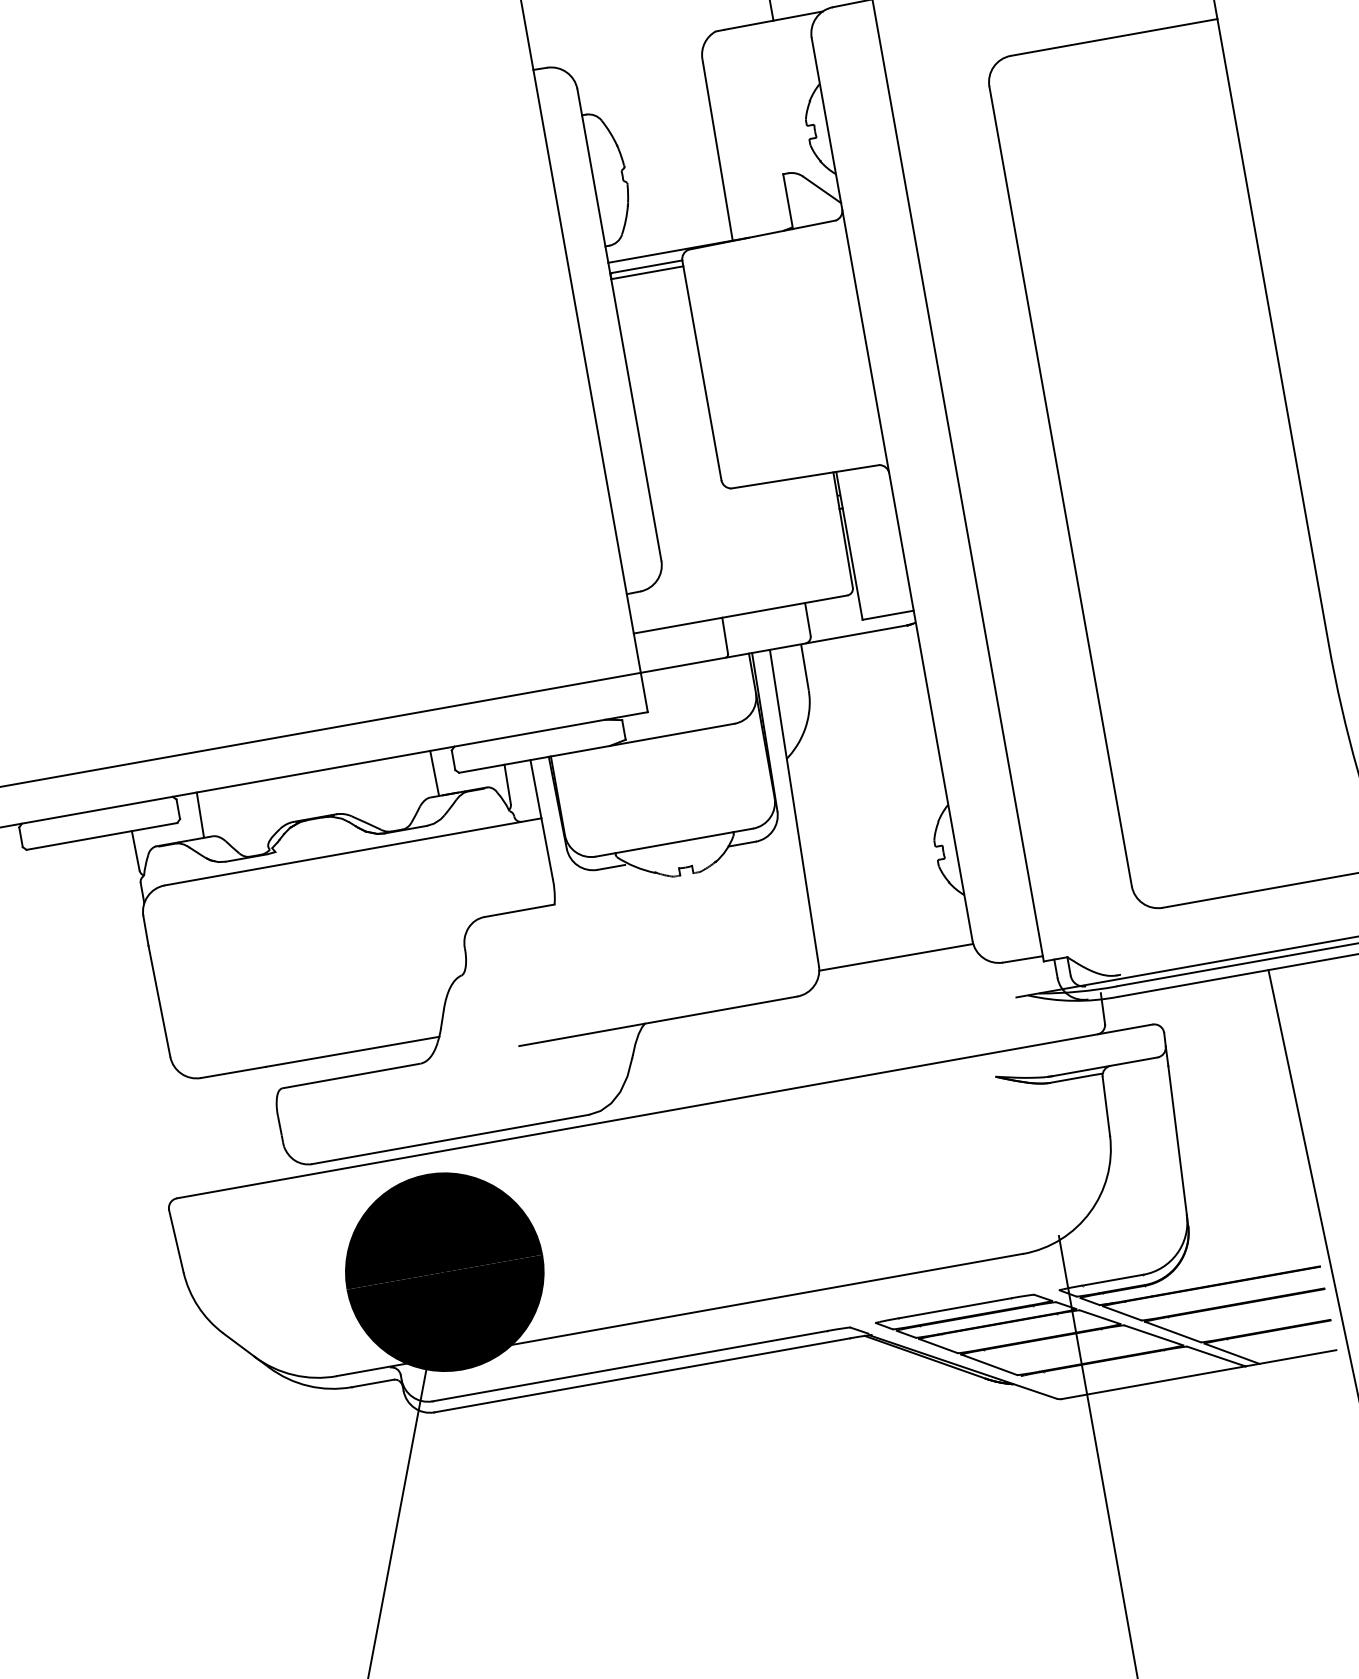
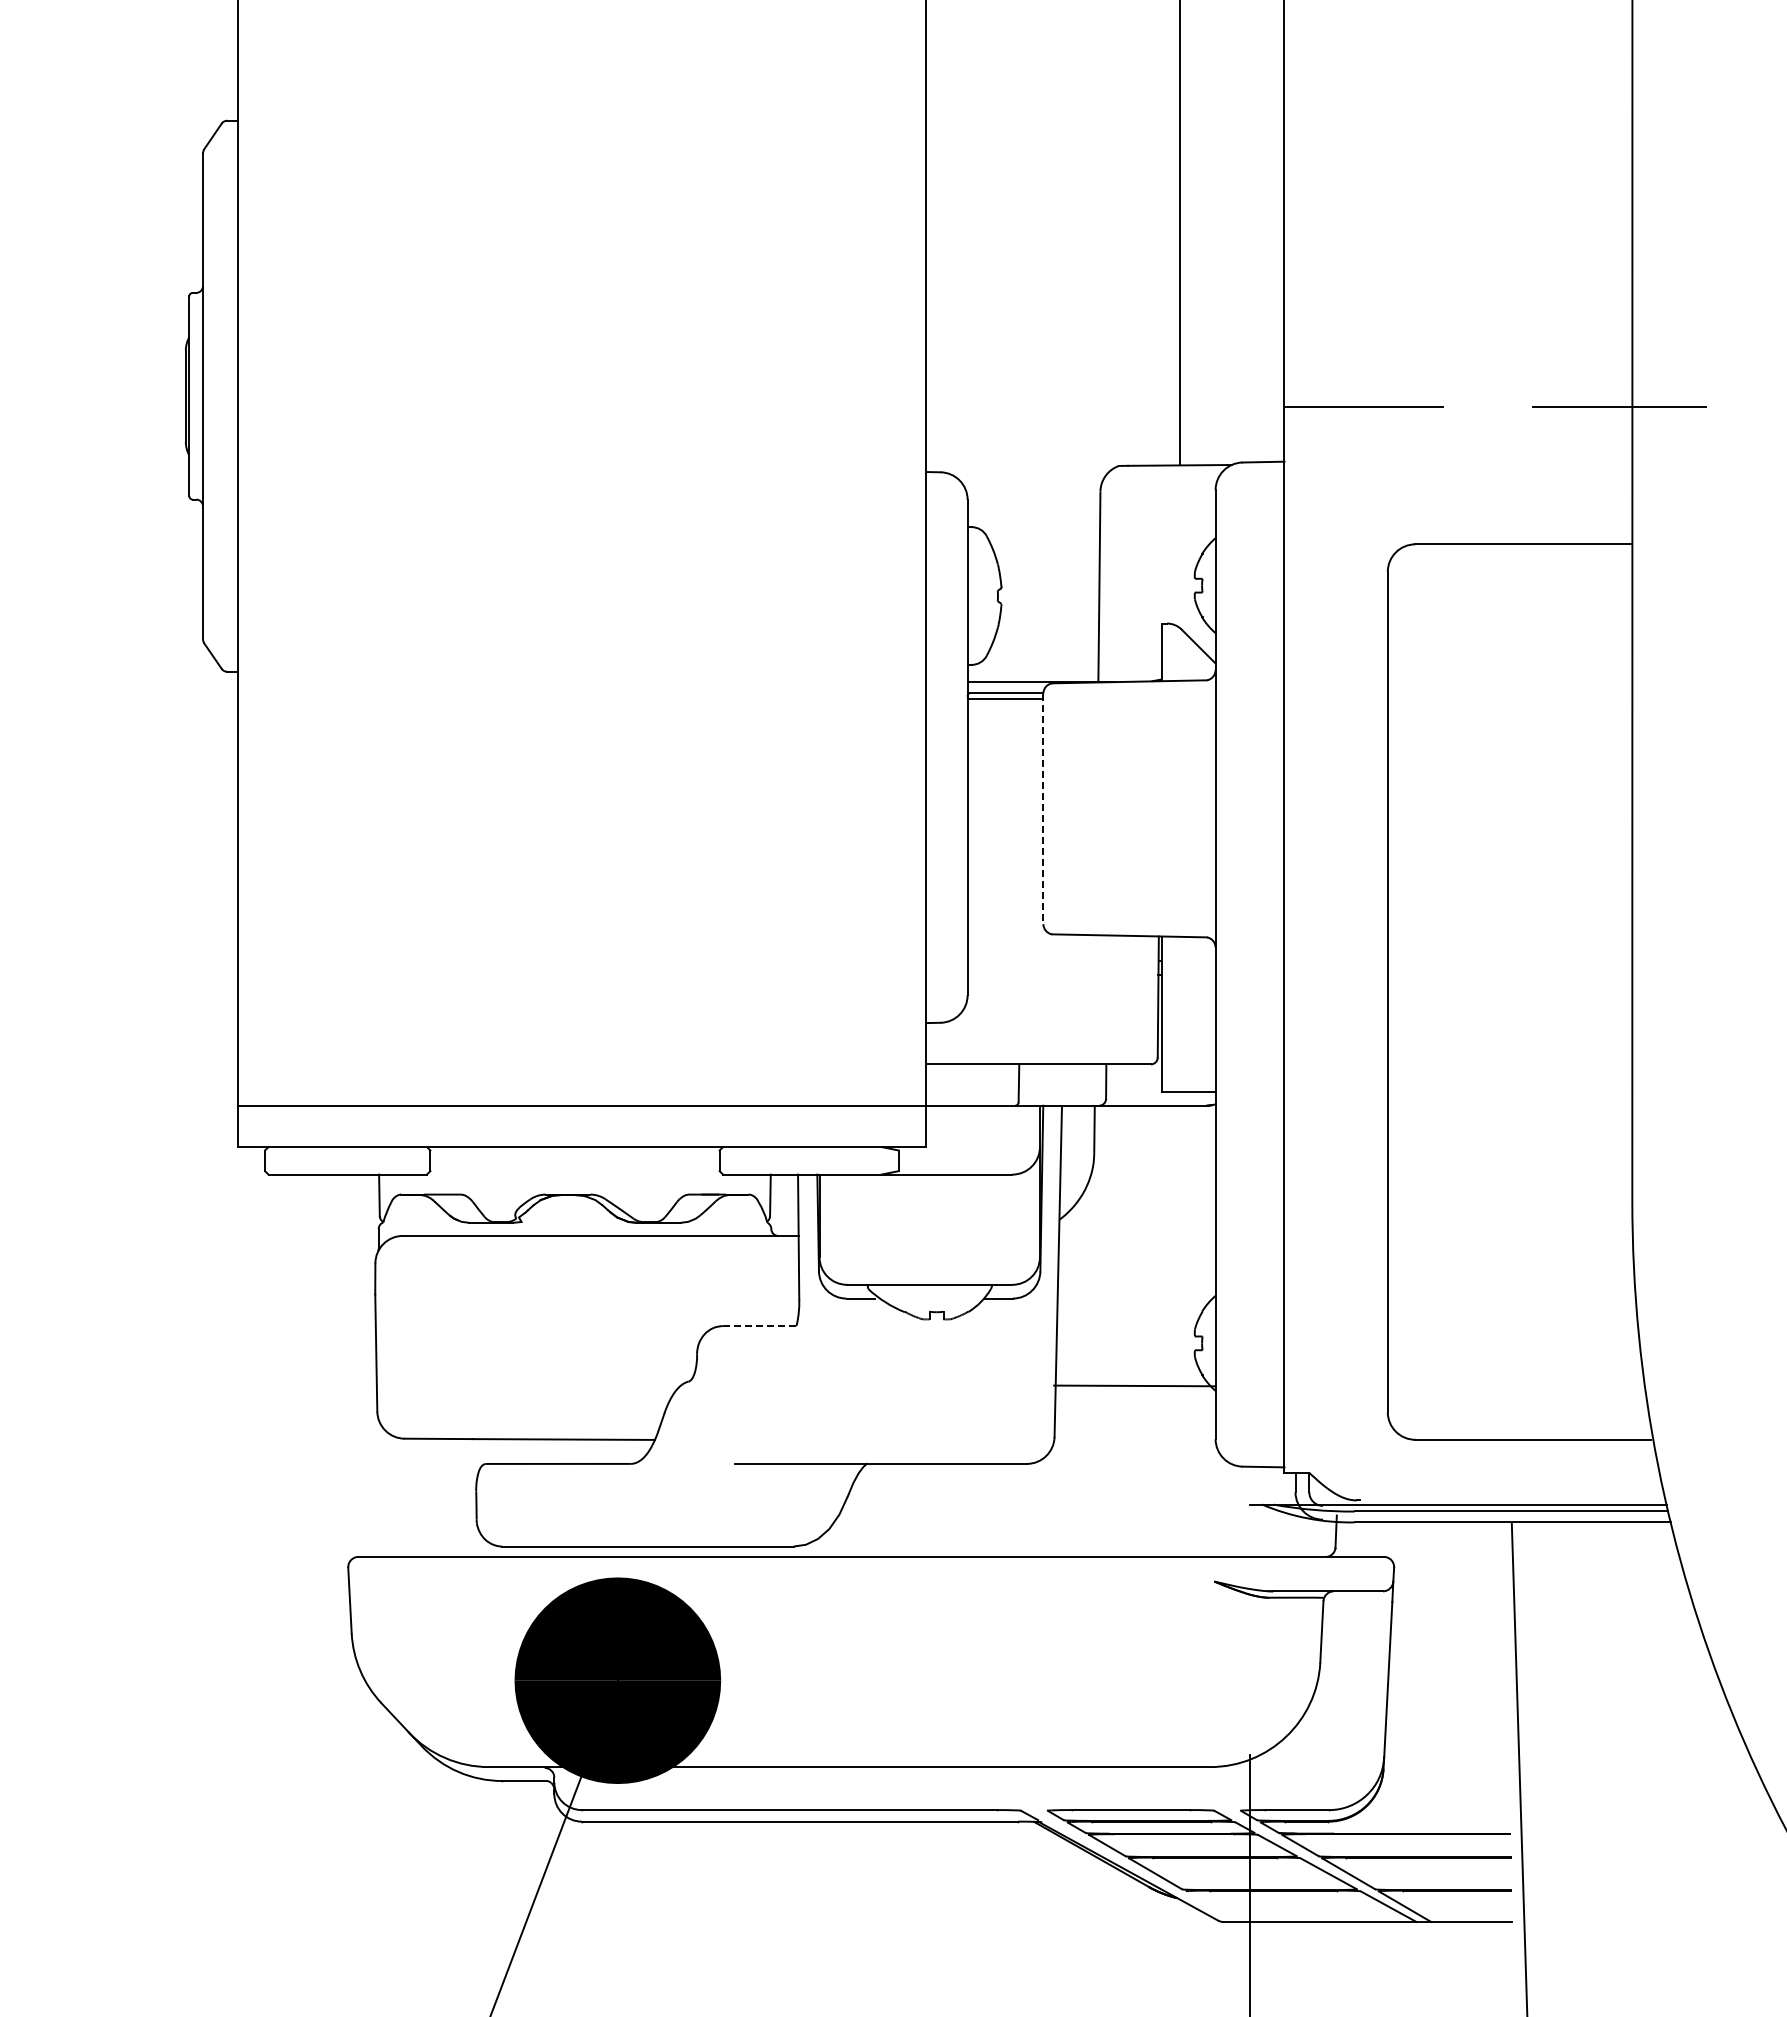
line: (702, 371) -> (1043, 809), solid -> dashed
line: (434, 773) -> (697, 1170), removed
line: (200, 814) -> (451, 1170), removed
line: (519, 911) -> (759, 1326), solid -> dashed
line: (895, 957) -> (1134, 1385), moved

